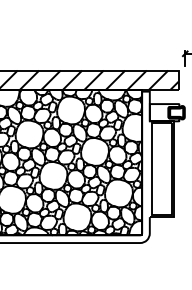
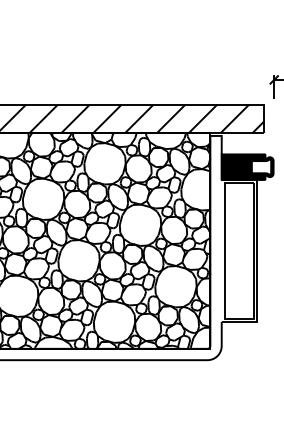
fill: (164, 112) -> (243, 166), added

